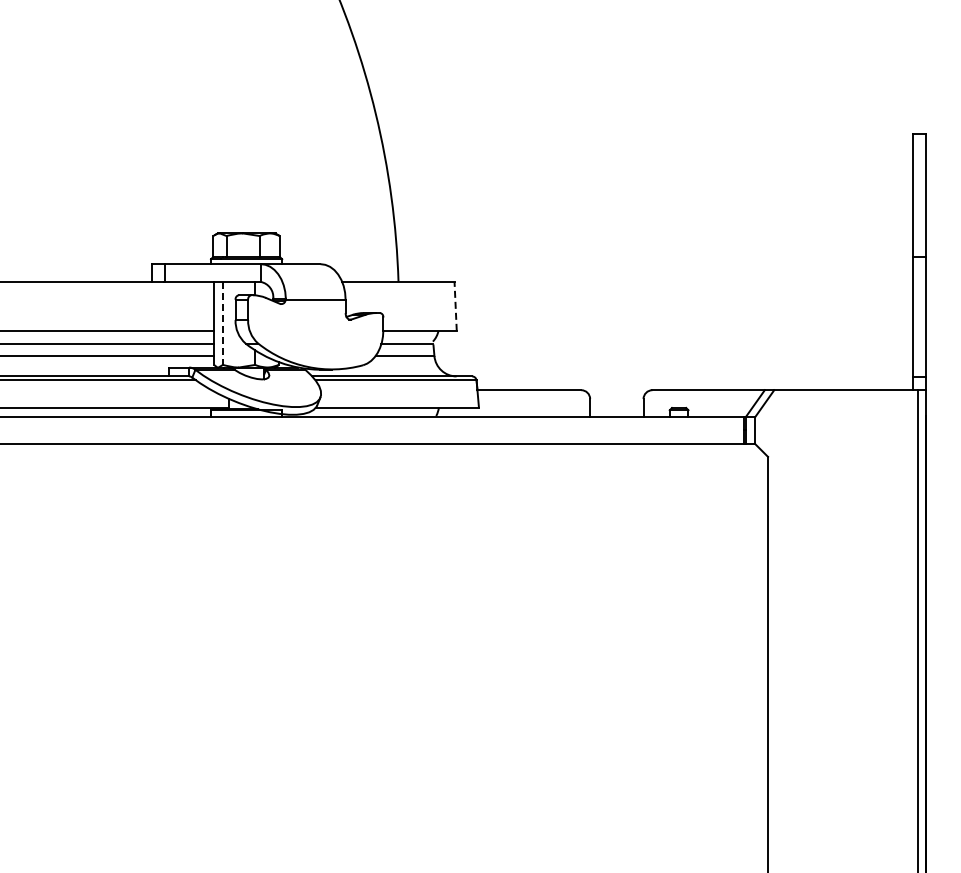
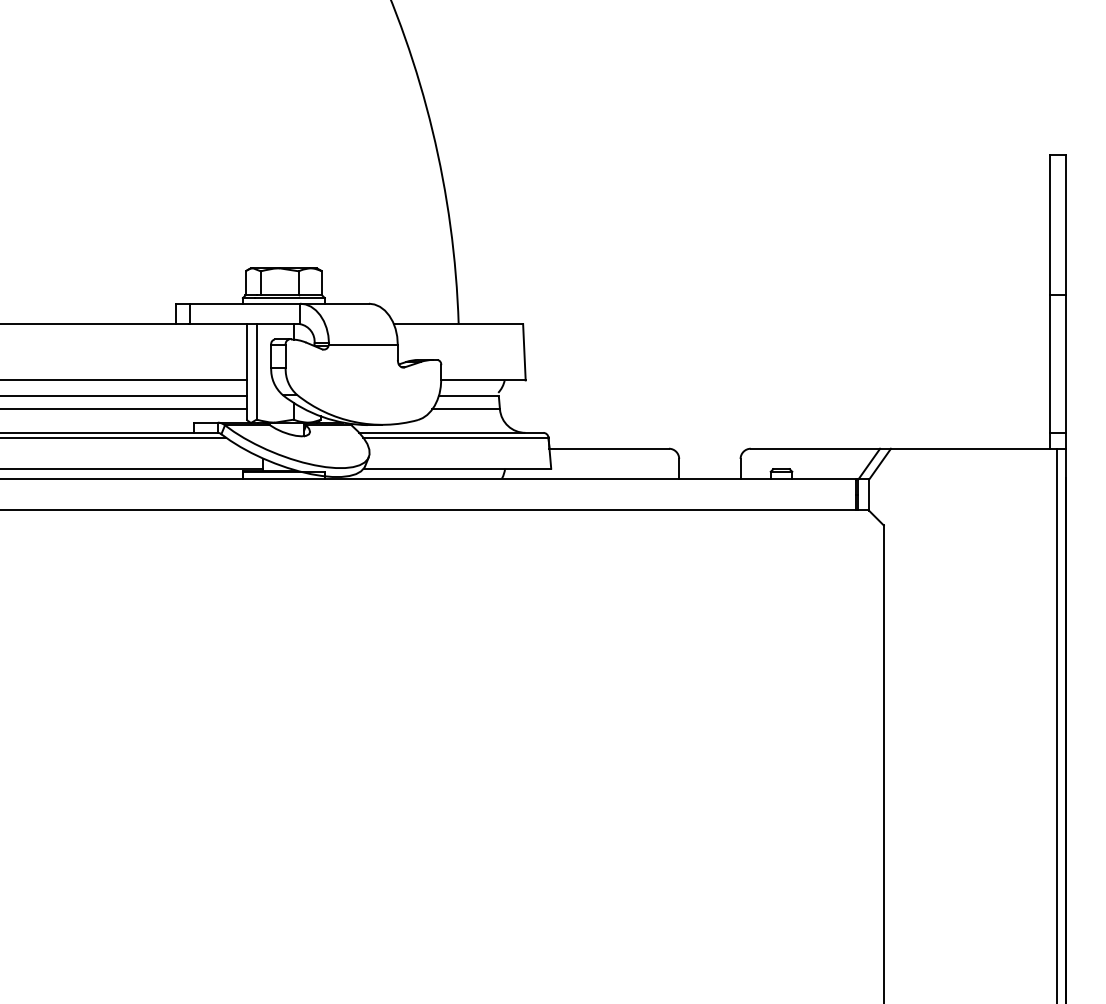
line: (455, 305) -> (524, 351), dashed -> solid
line: (222, 323) -> (256, 371), dashed -> solid

